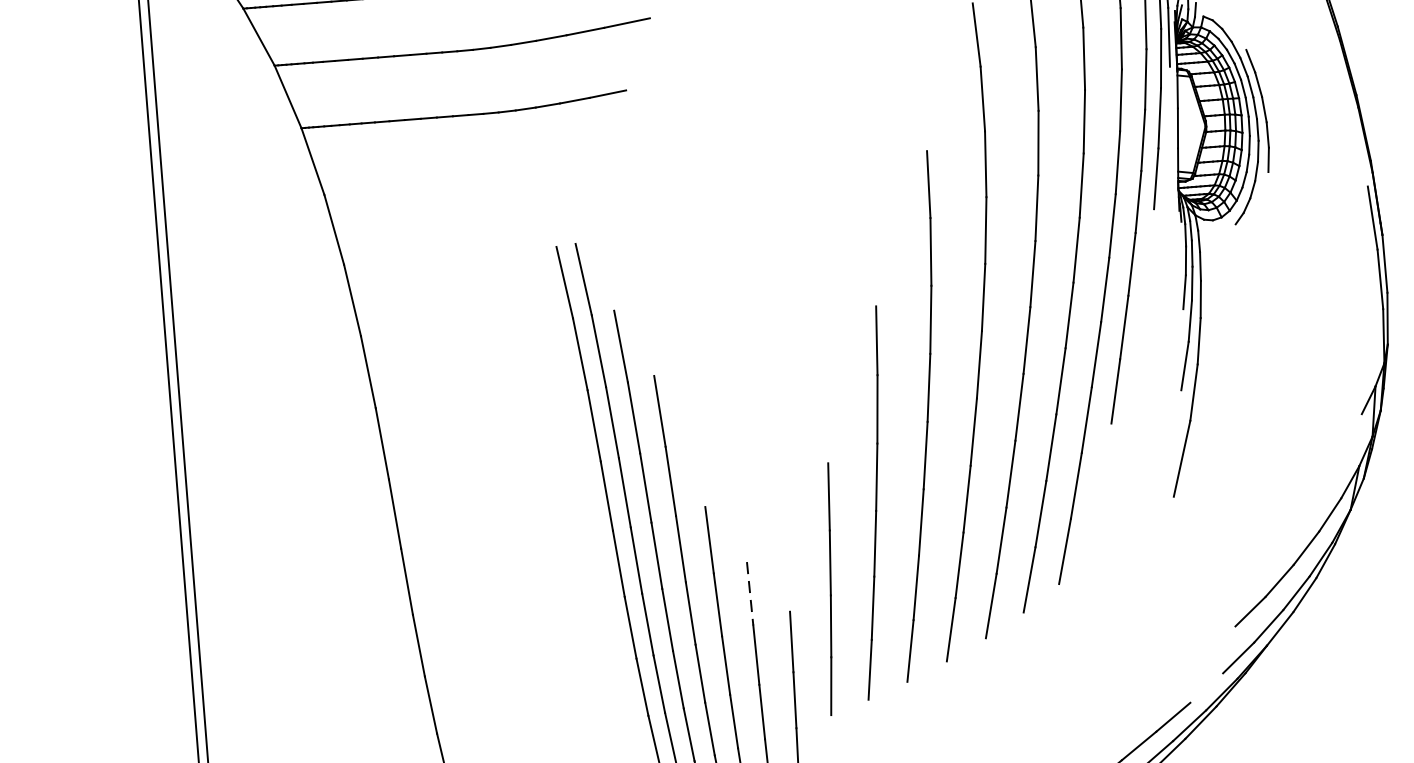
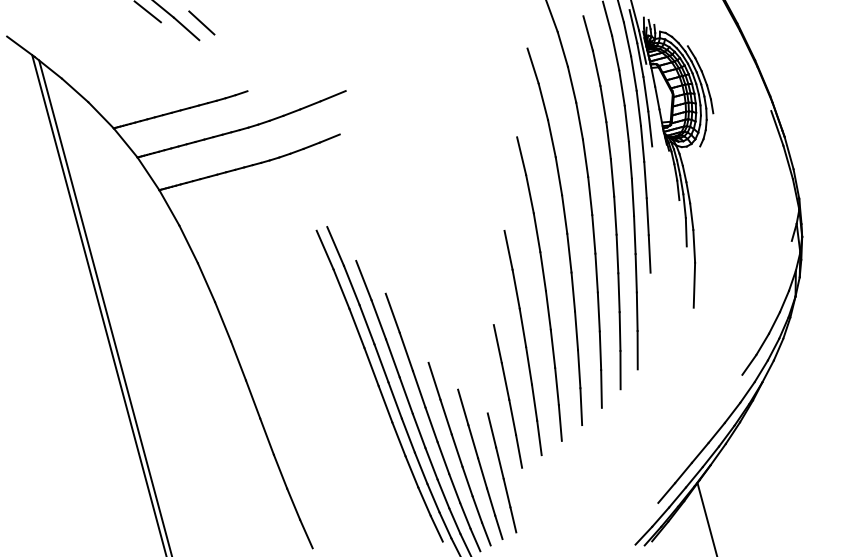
line: (750, 593) -> (463, 407), dashed -> solid
line: (1206, 687) -> (732, 412), added

